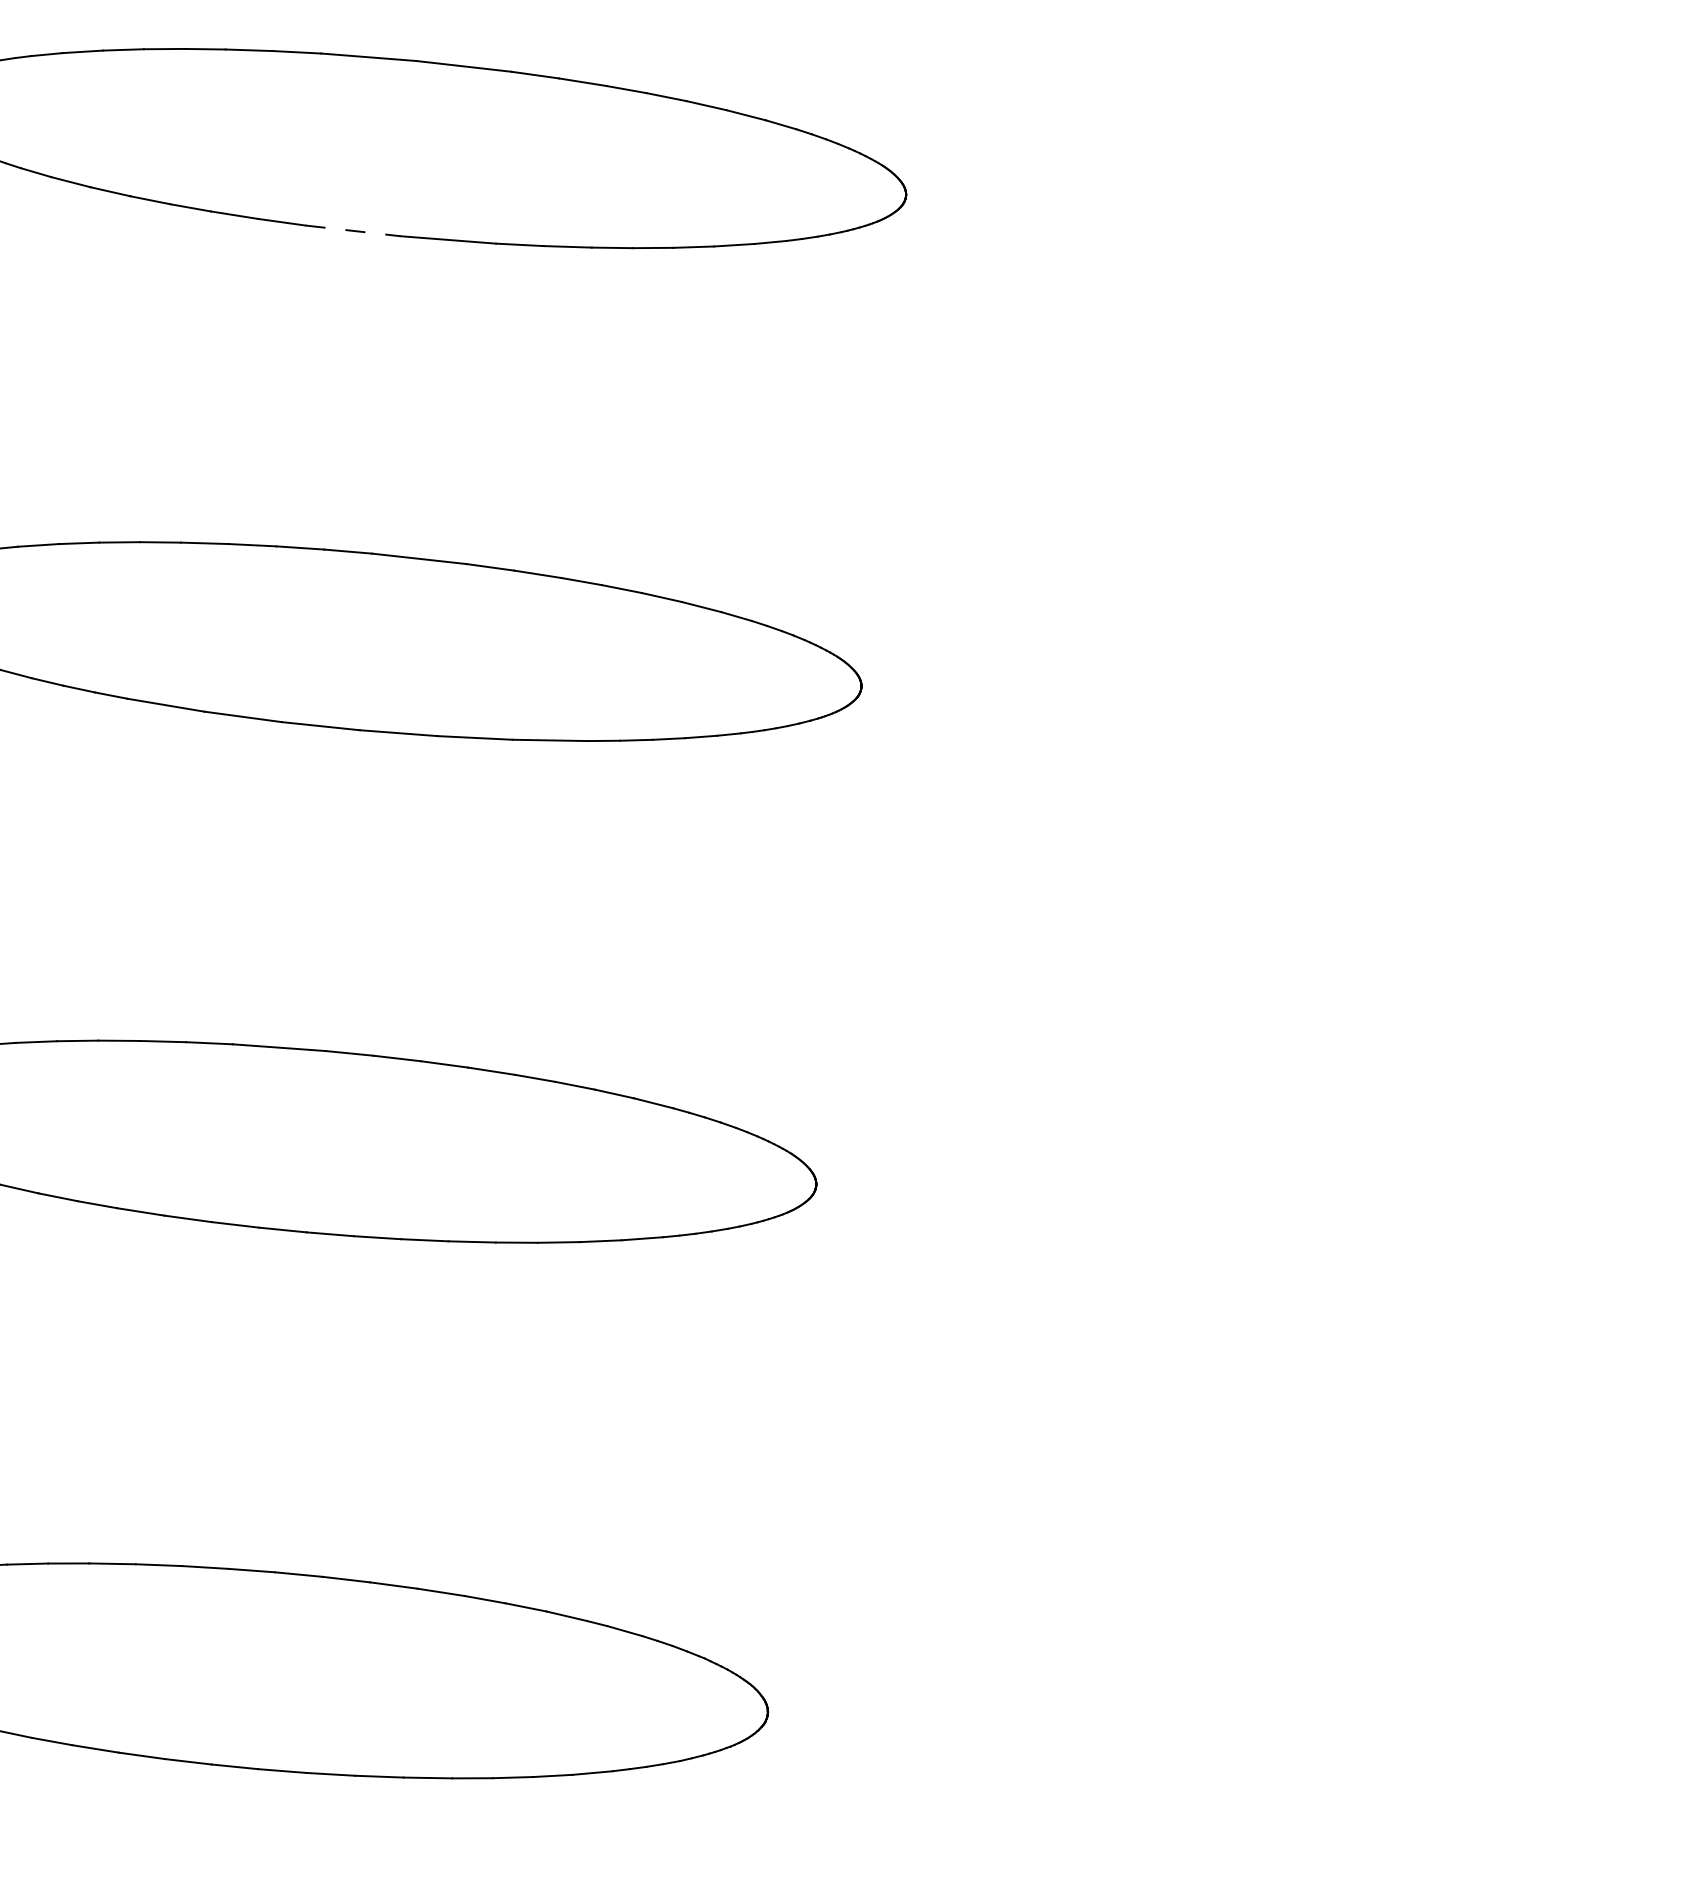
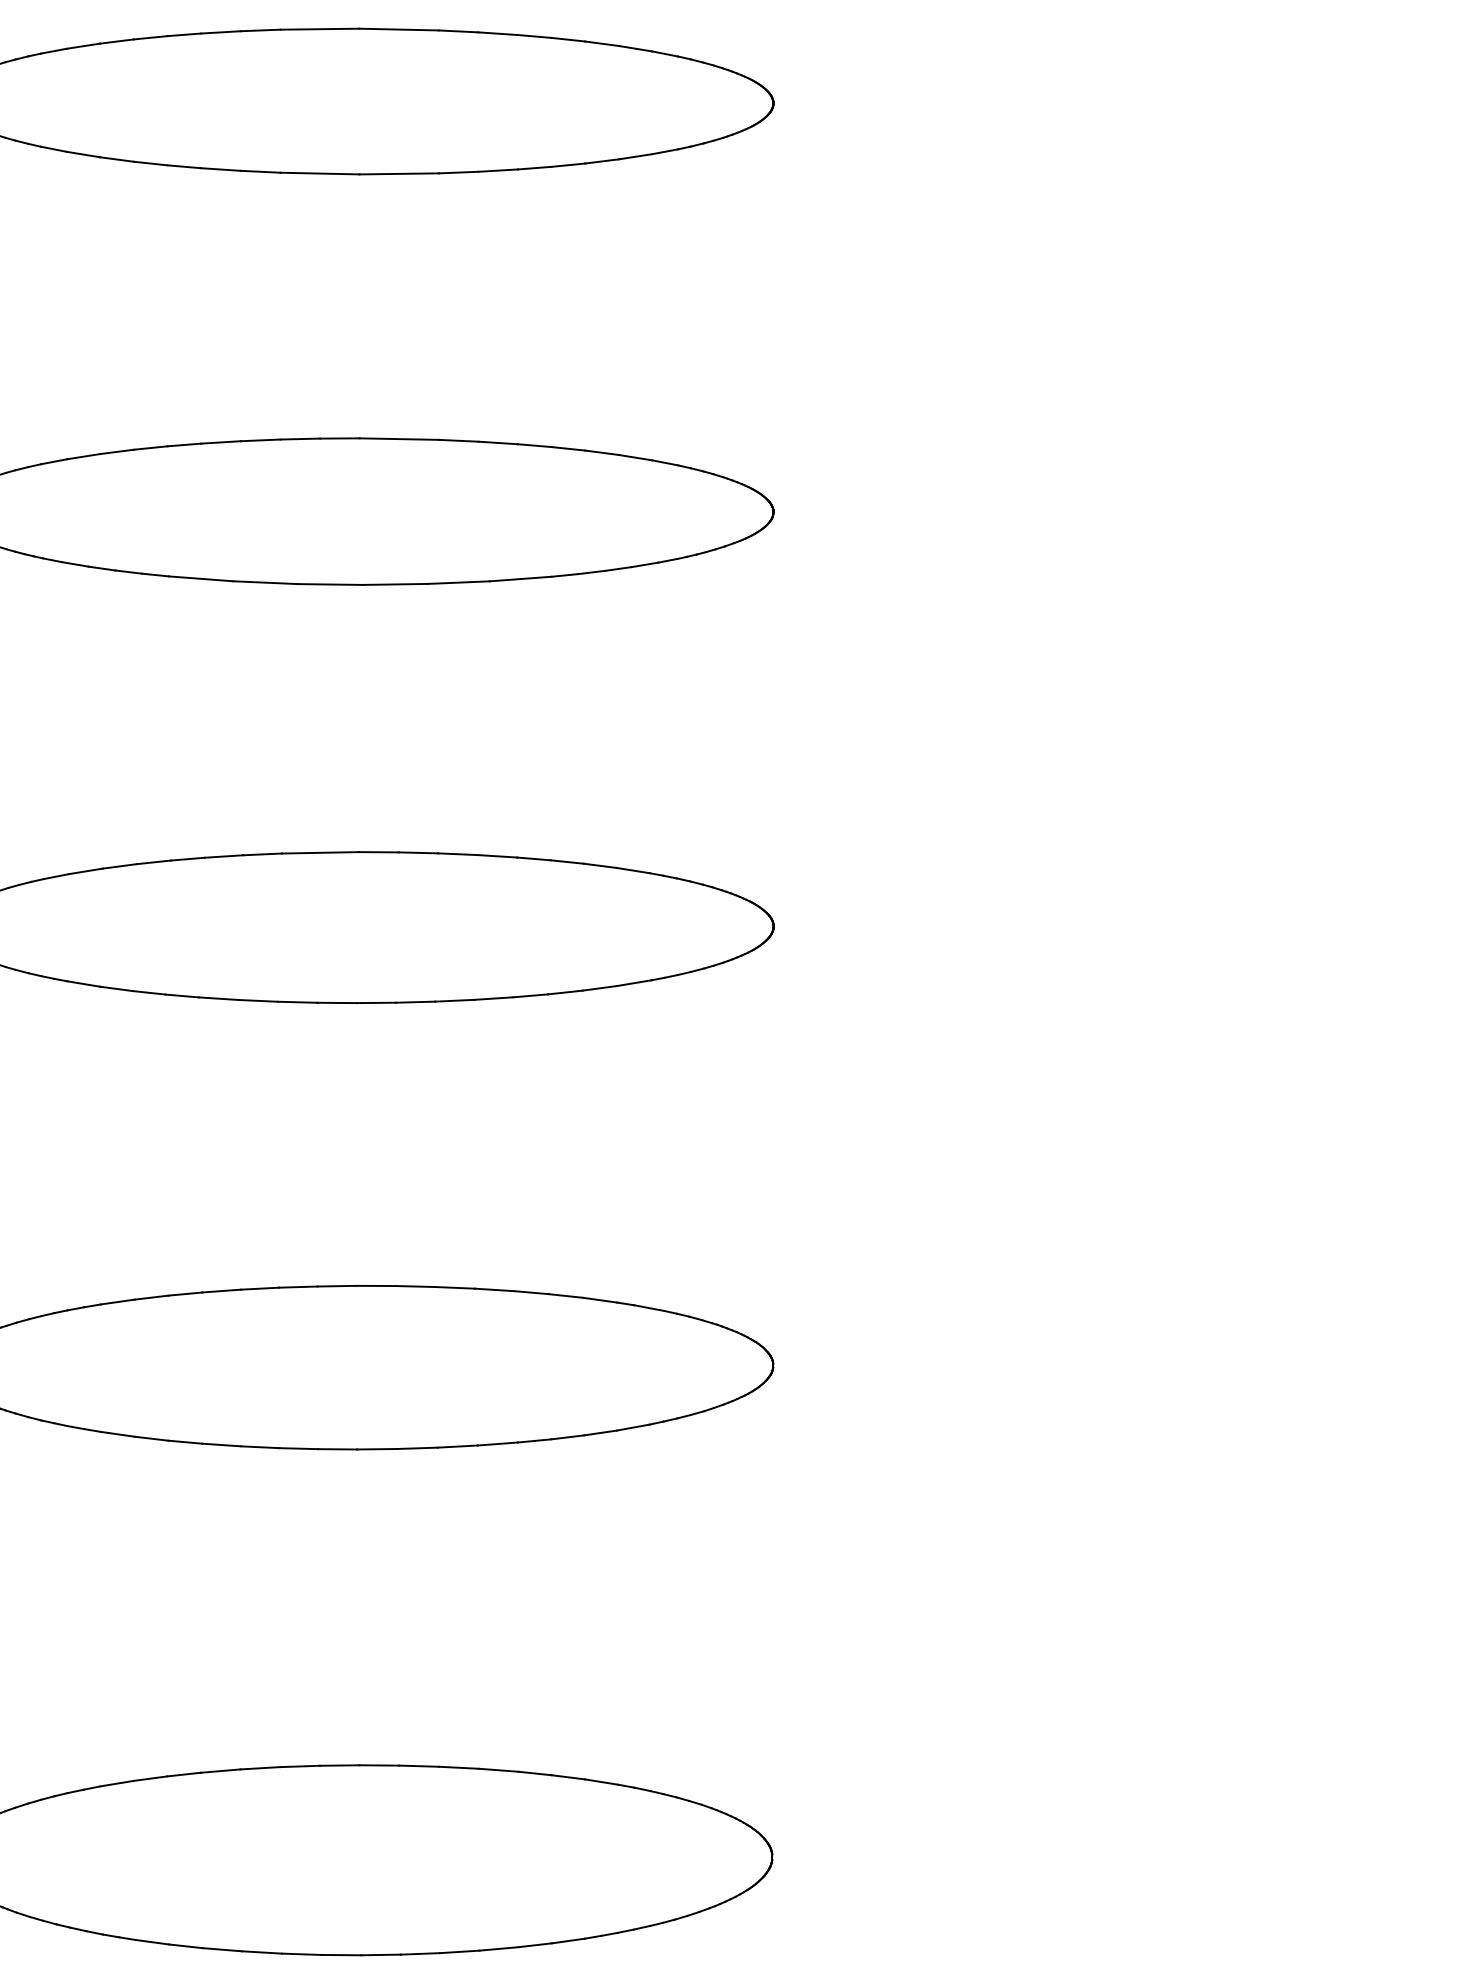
line: (353, 230) -> (320, 173), dashed -> solid

